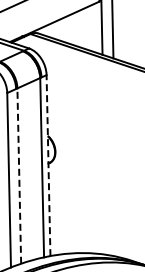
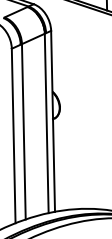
line: (48, 165) -> (53, 121), dashed -> solid
line: (19, 176) -> (24, 132), dashed -> solid

